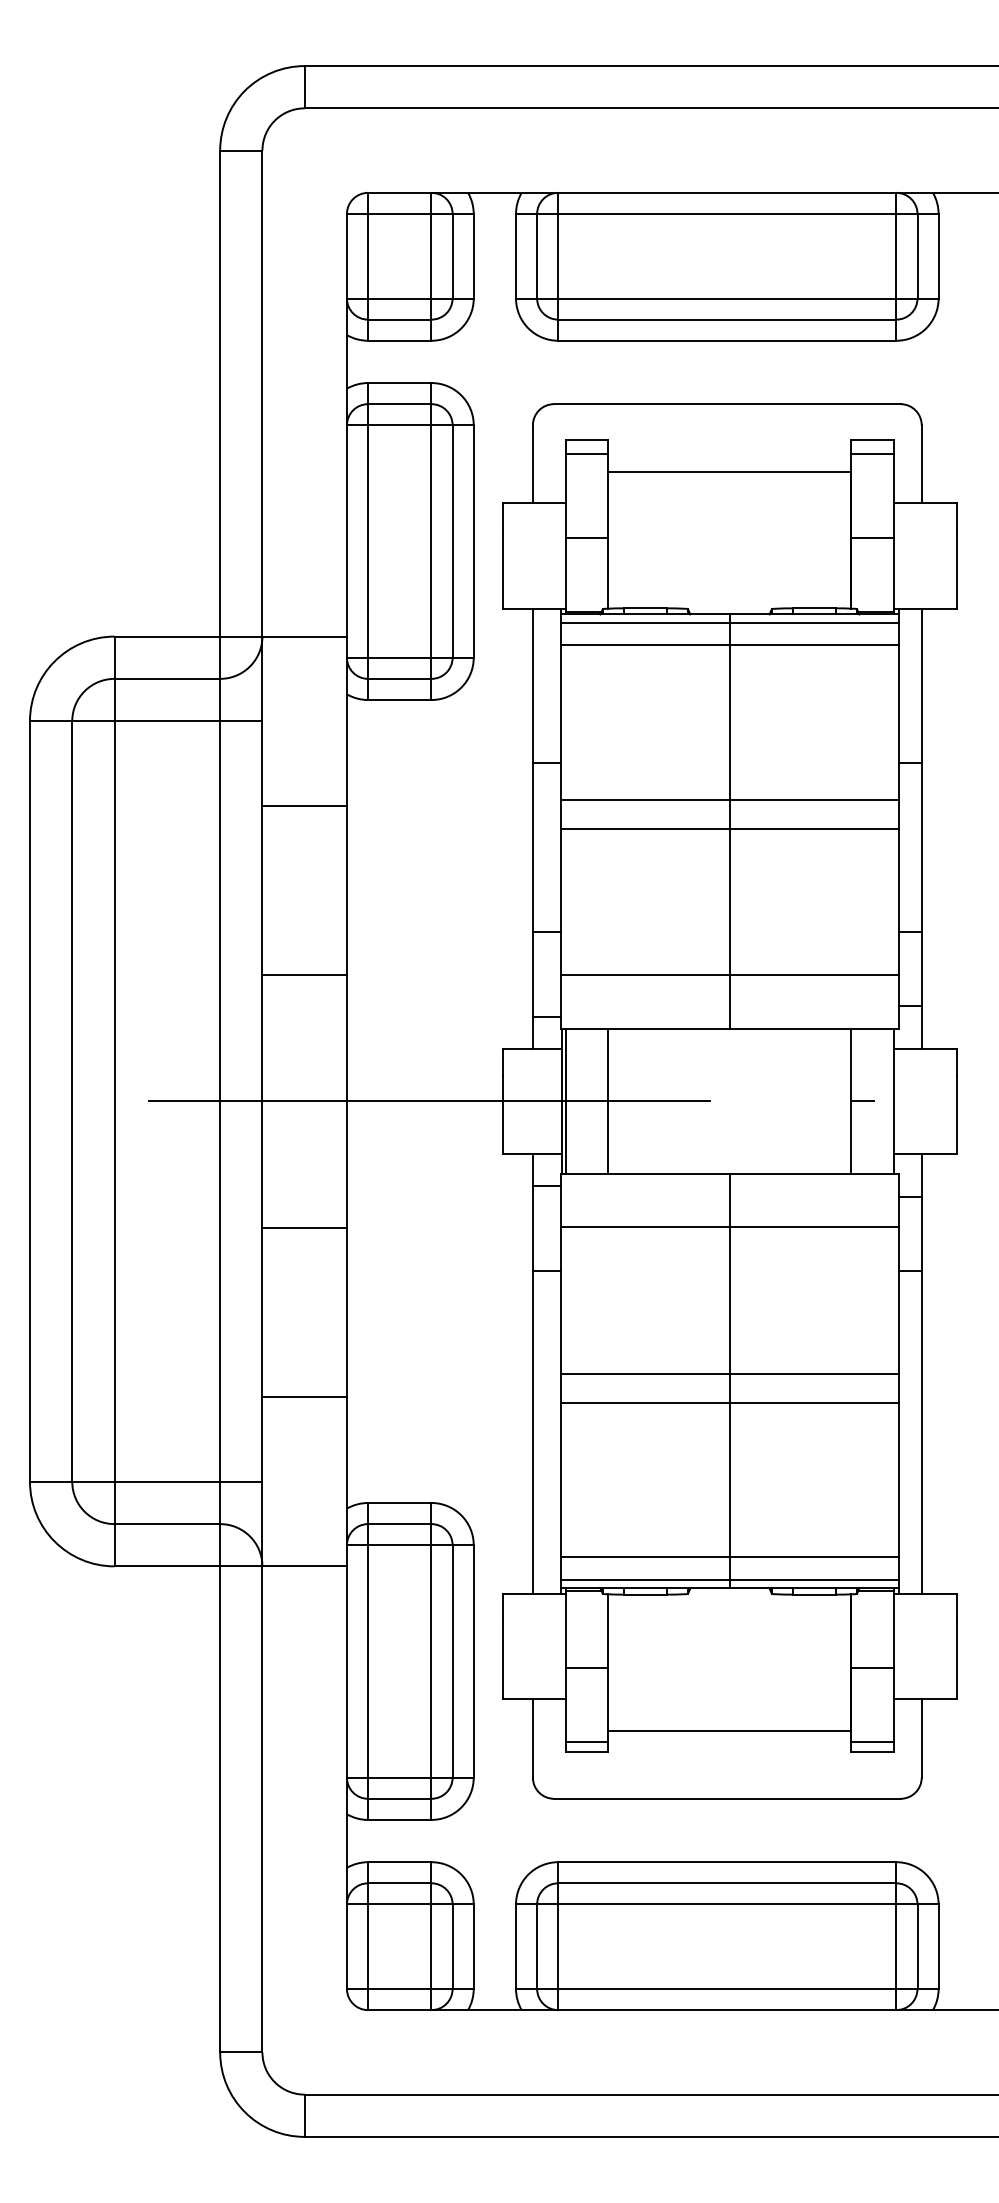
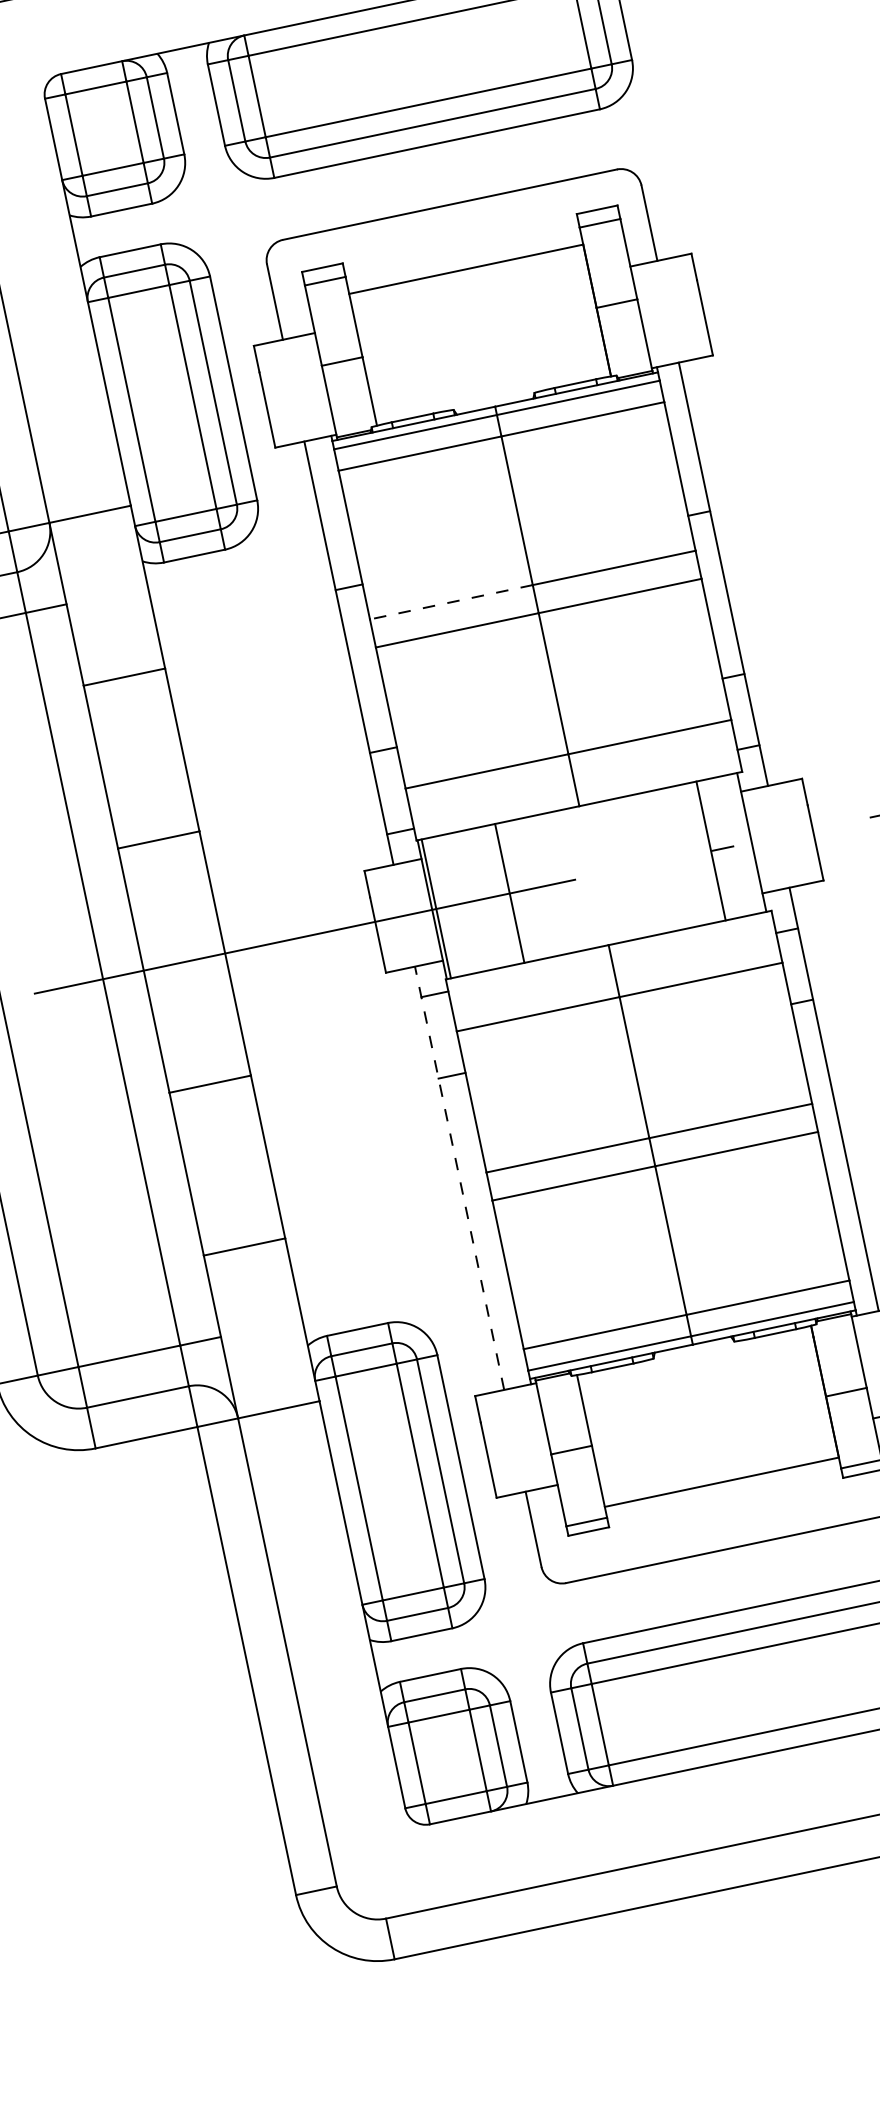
line: (645, 799) -> (451, 602), solid -> dashed
line: (608, 1101) -> (509, 893), moved
line: (532, 1374) -> (459, 1178), solid -> dashed

